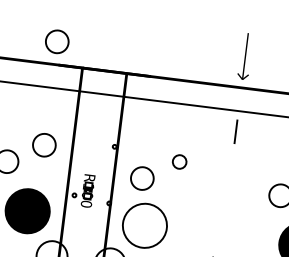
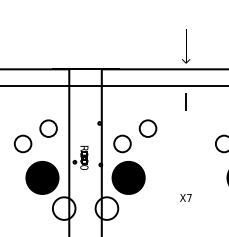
circle: (57, 41) -> (48, 52), removed
circle: (178, 161) -> (147, 128), size x1.67
fill: (144, 225) -> (128, 177), added

